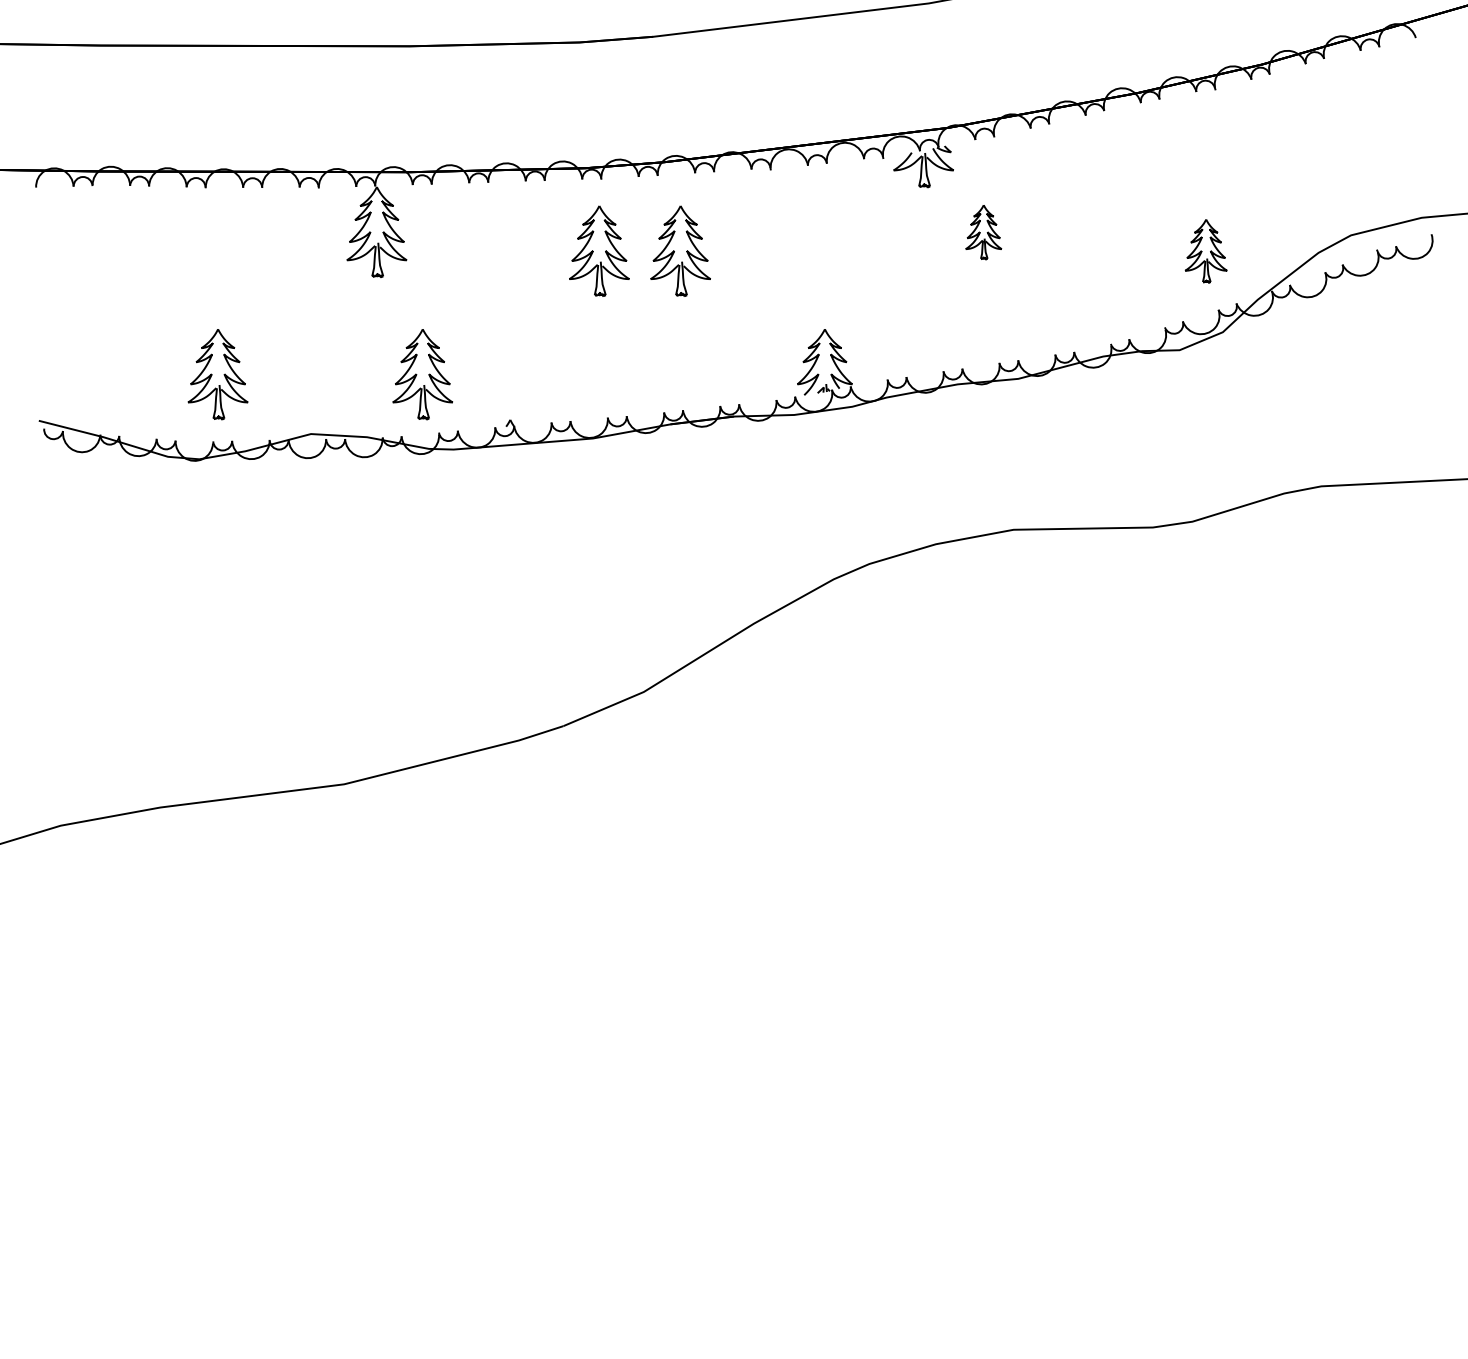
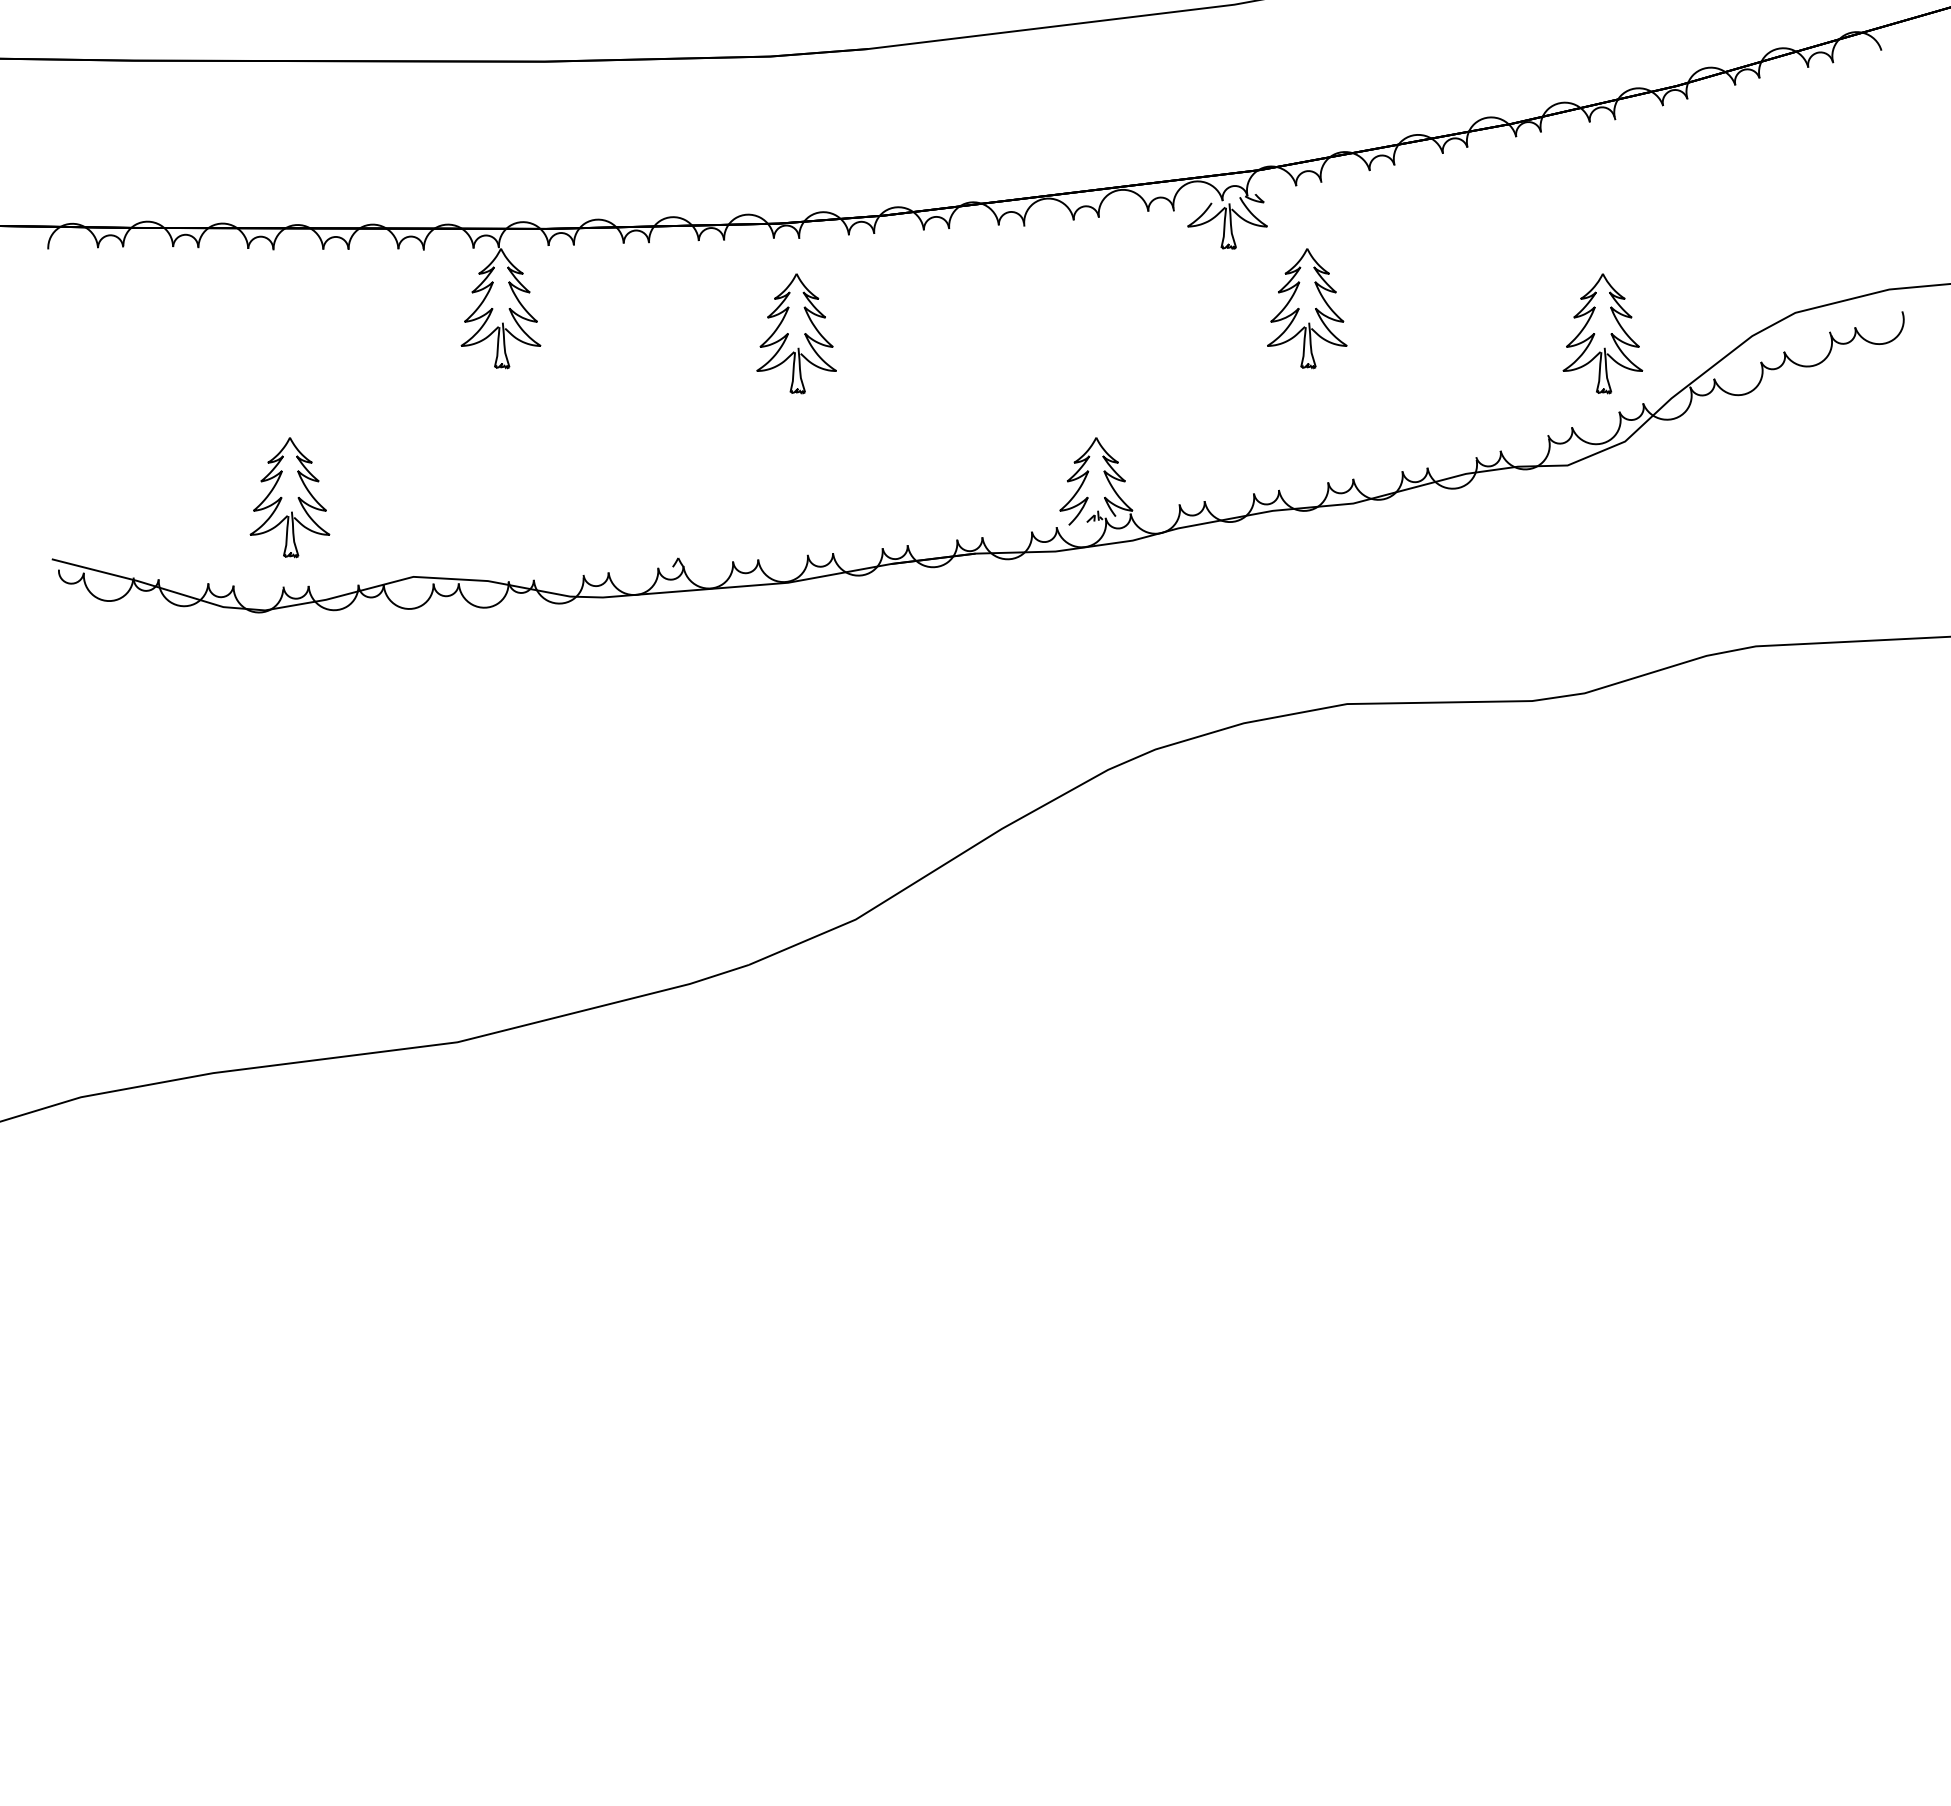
part: (983, 232) -> (1307, 308), size x1.67
part: (680, 250) -> (904, 333), removed
part: (1205, 250) -> (1602, 333), size x1.43
part: (422, 374) -> (561, 497), removed

